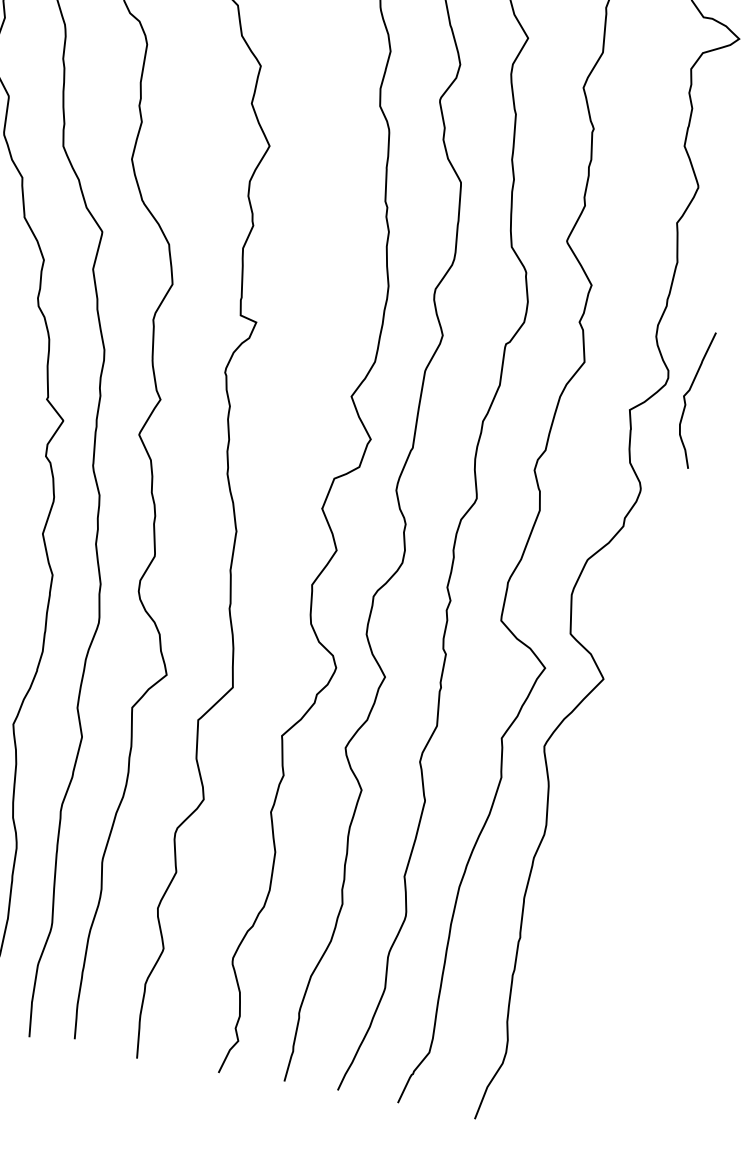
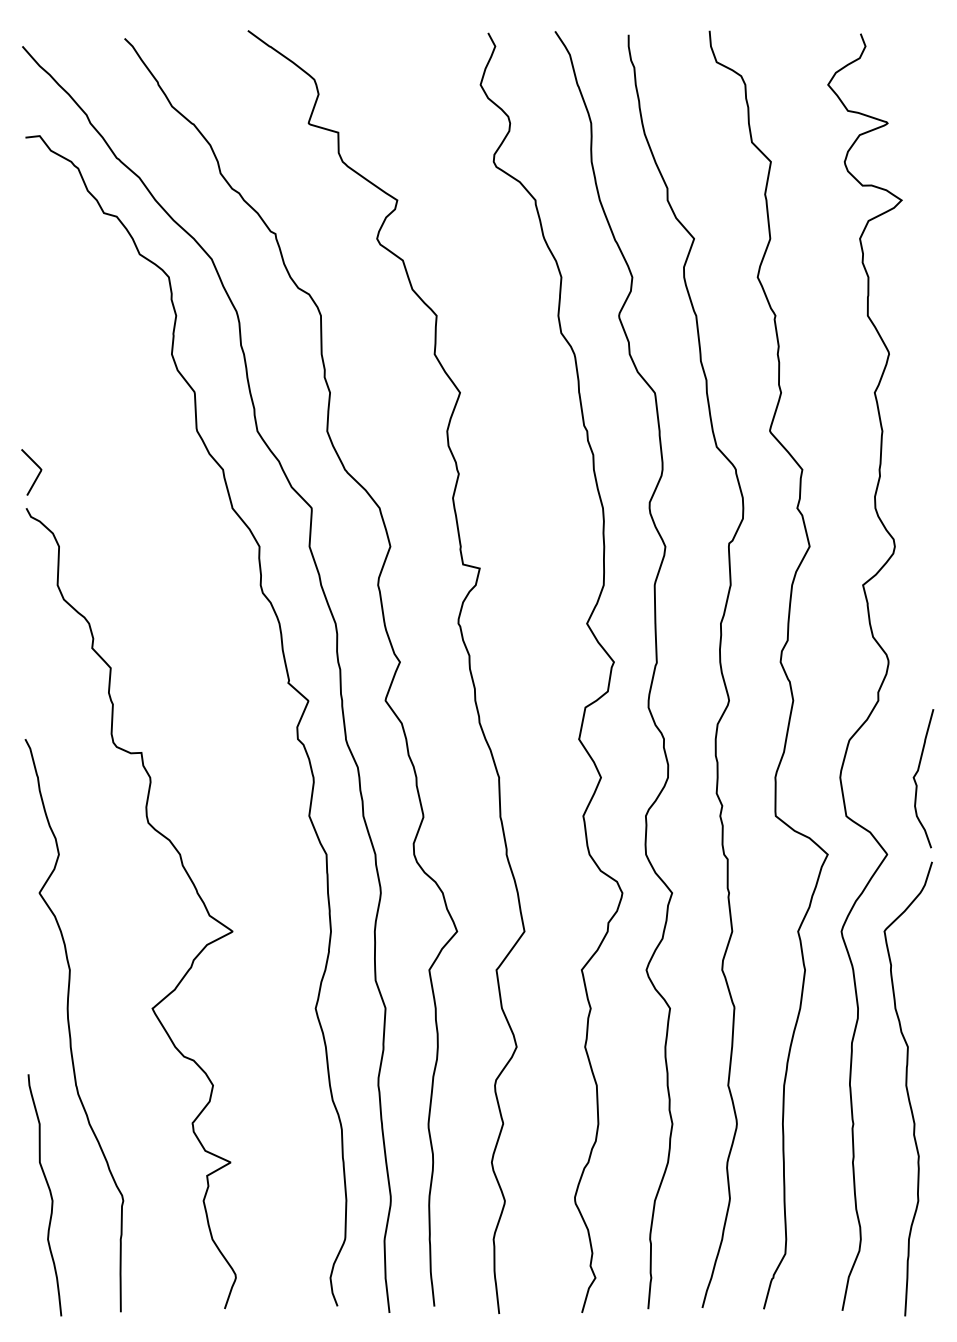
curve: (687, 394) -> (916, 775), moved
curve: (580, 912) -> (907, 1088), added

